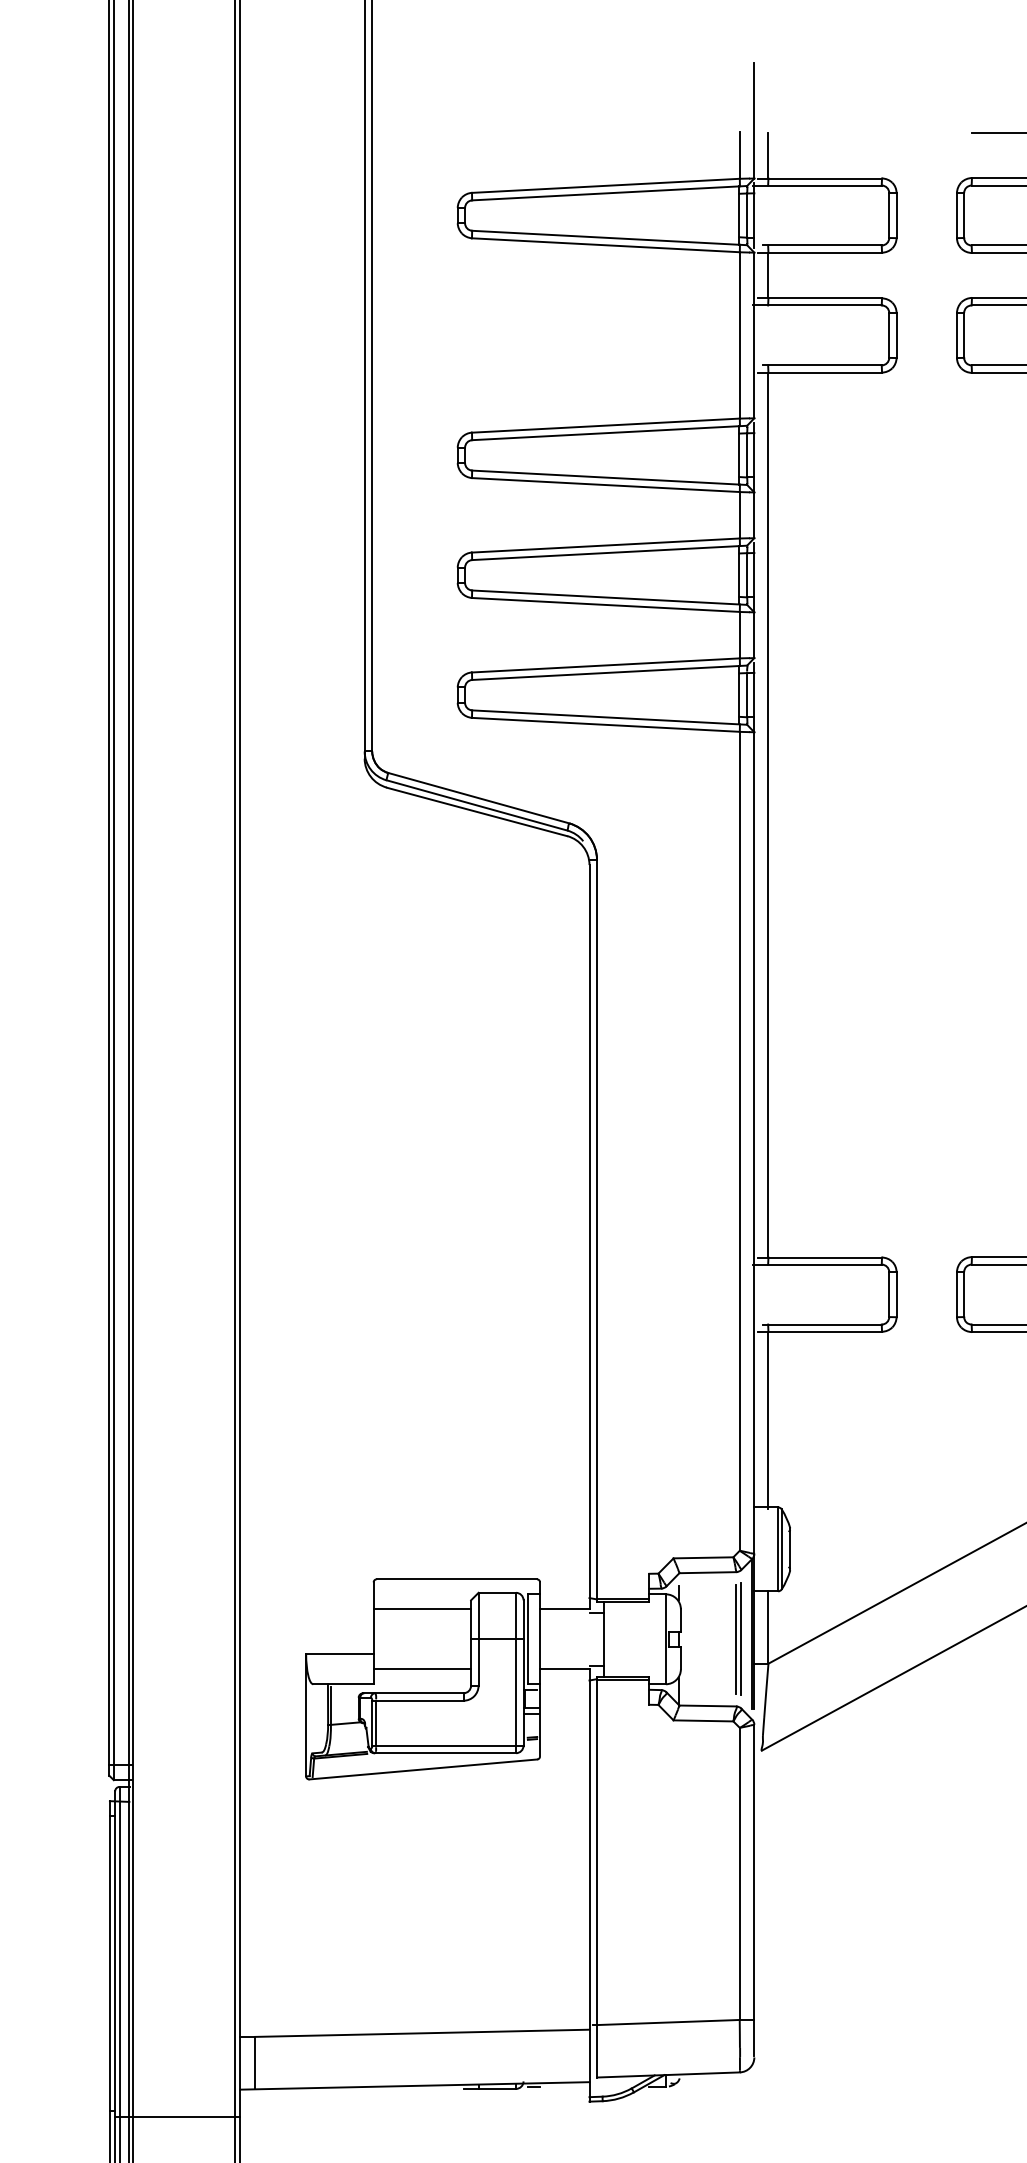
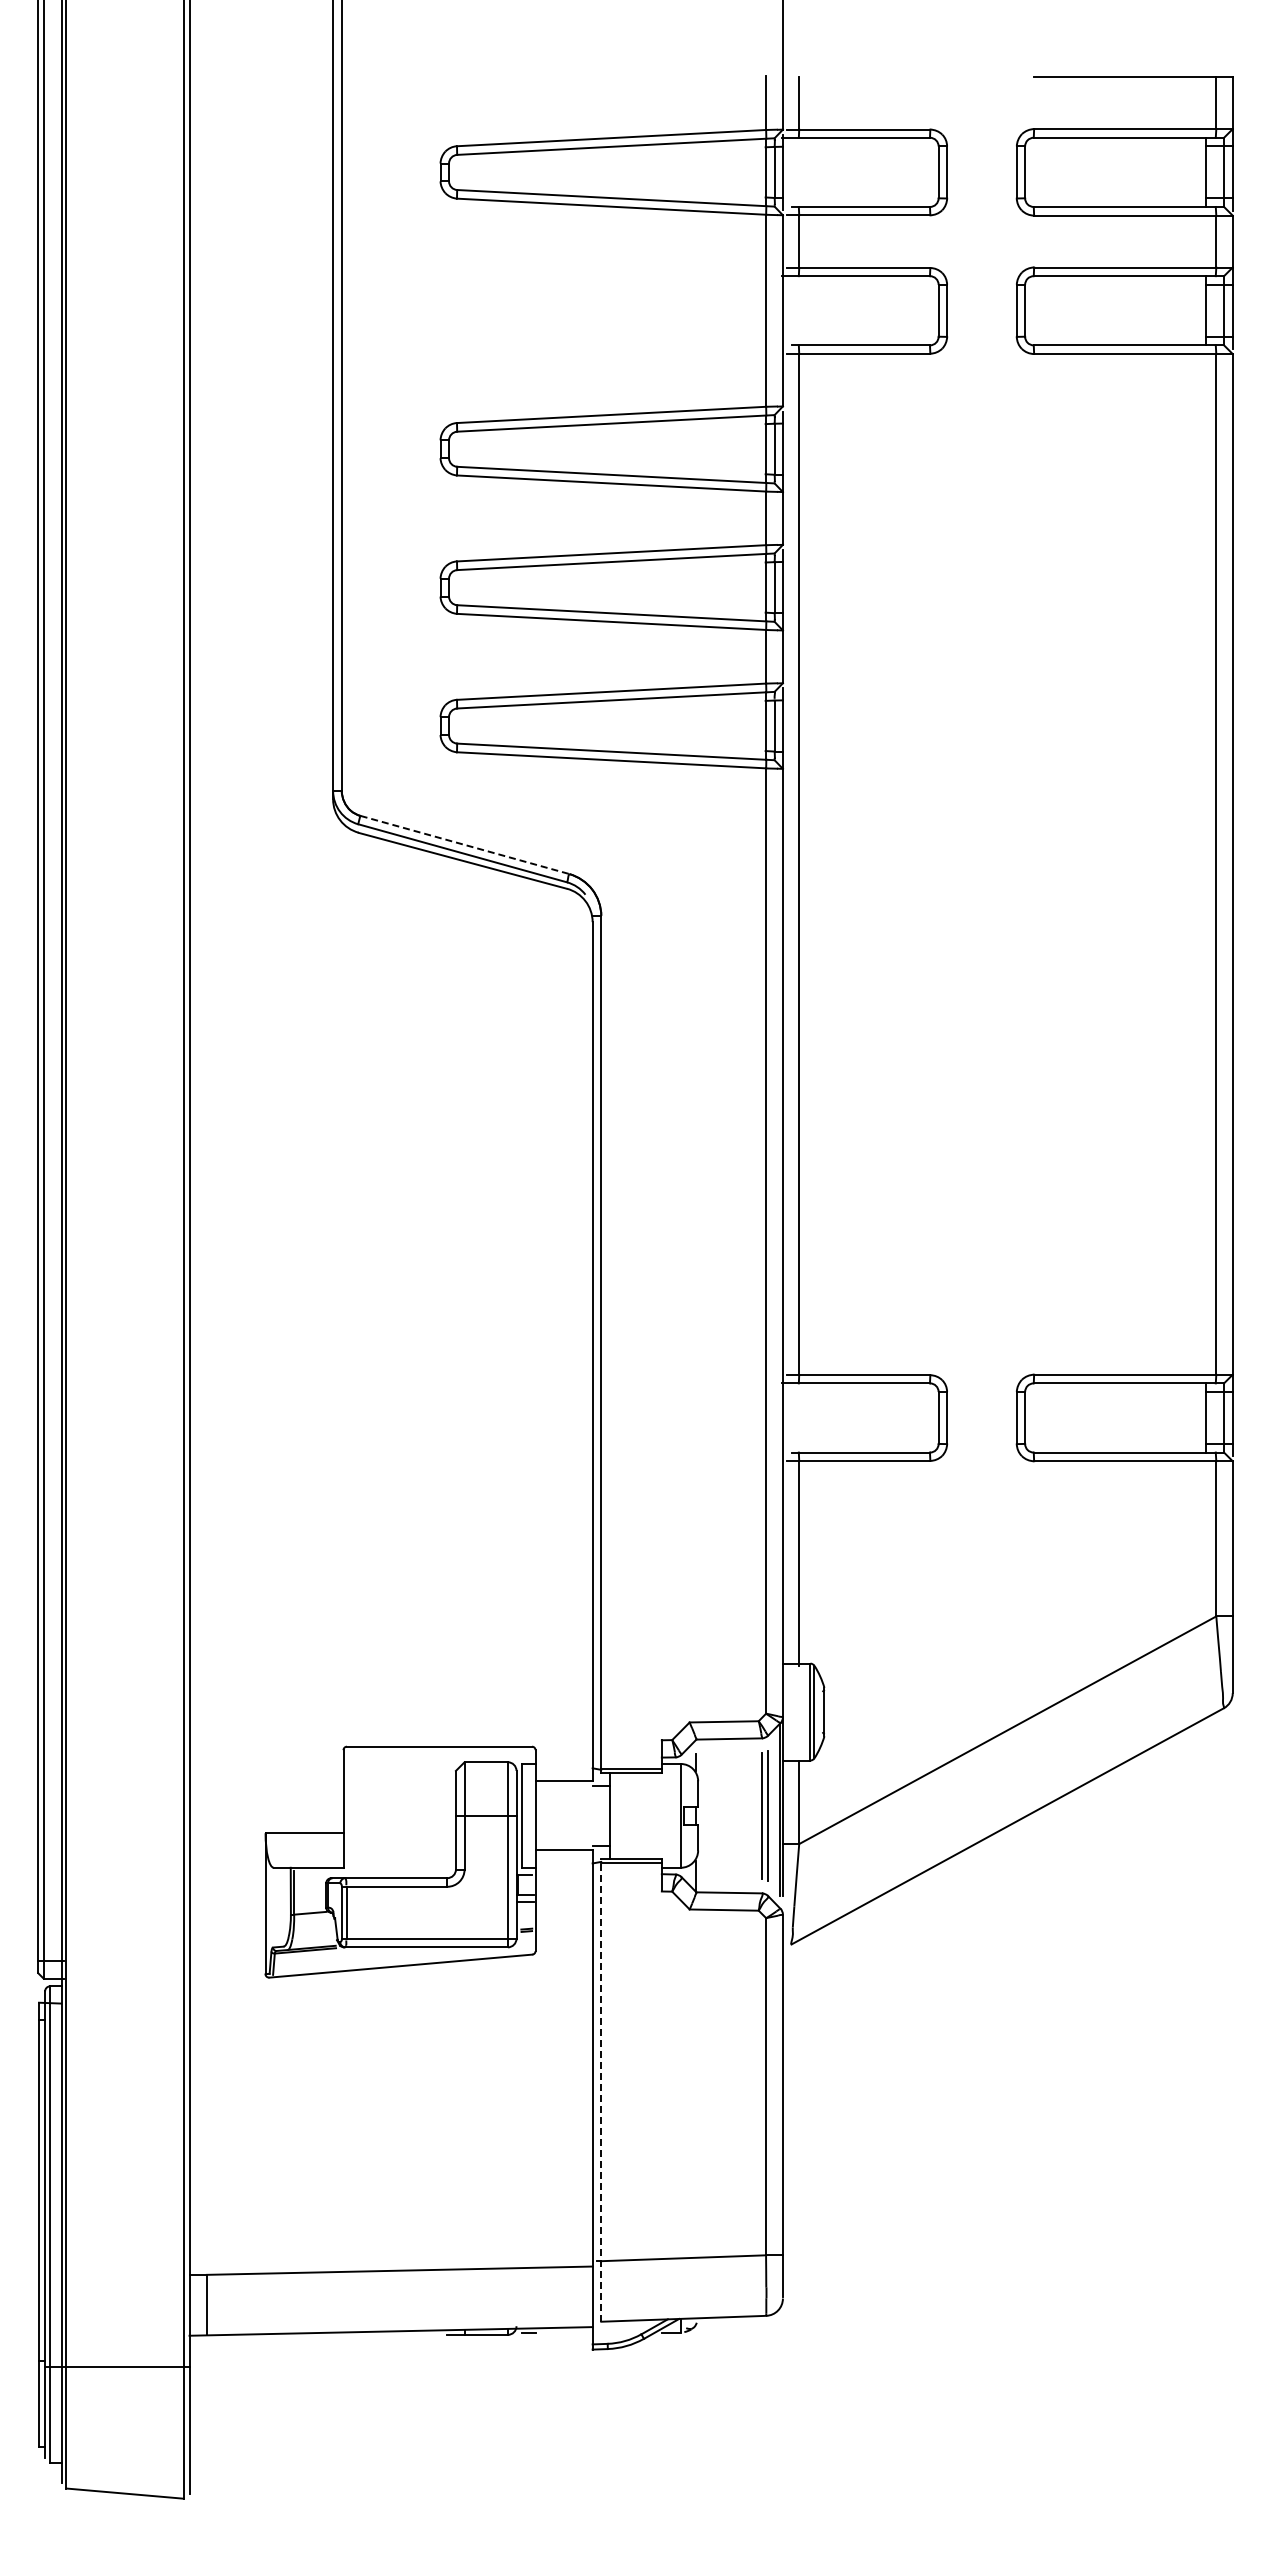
line: (479, 798) -> (465, 845), solid -> dashed
line: (422, 1609) -> (399, 1781), removed
line: (422, 1669) -> (399, 1850), removed
line: (597, 1876) -> (601, 2089), solid -> dashed

